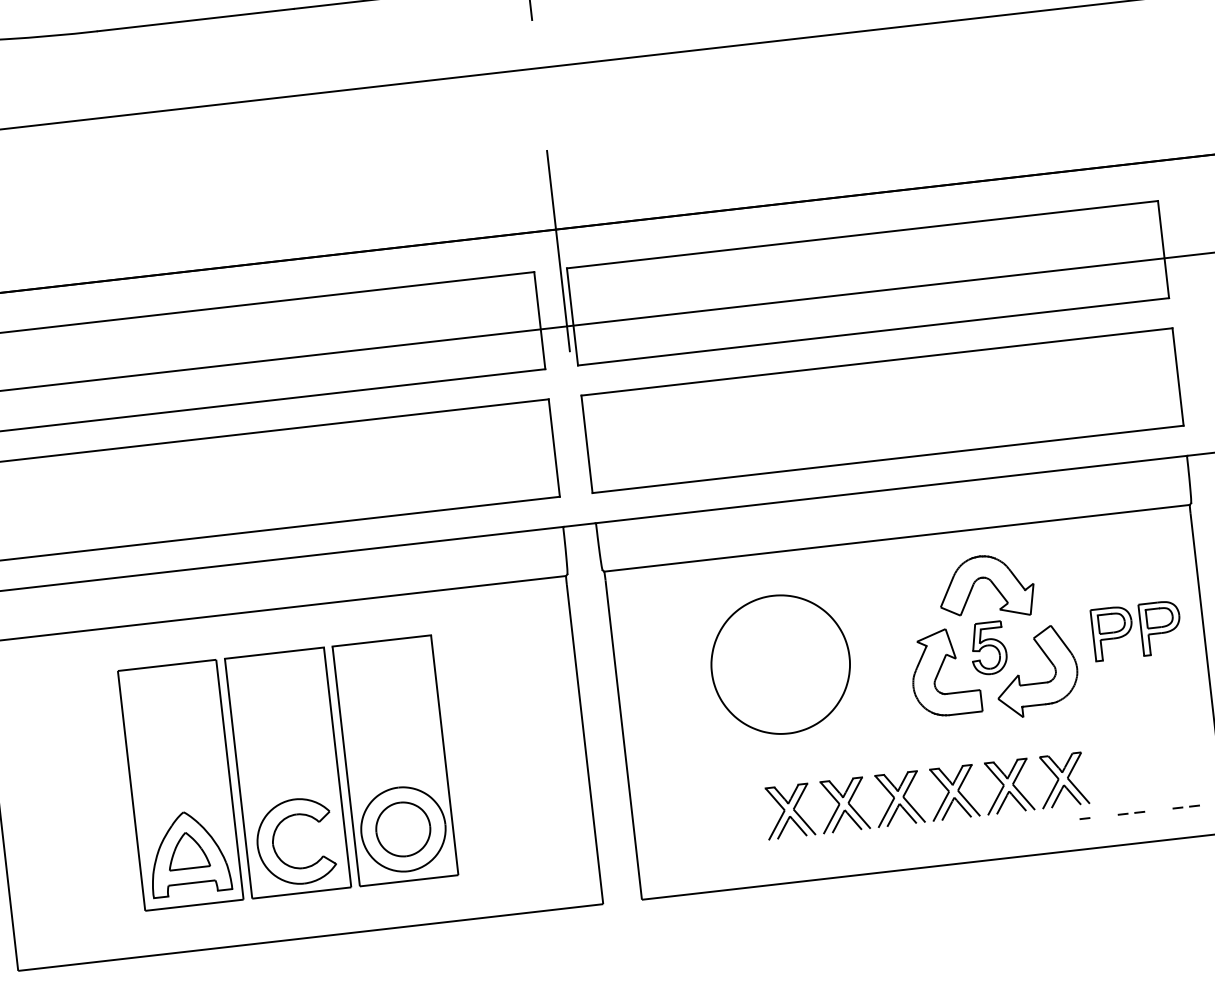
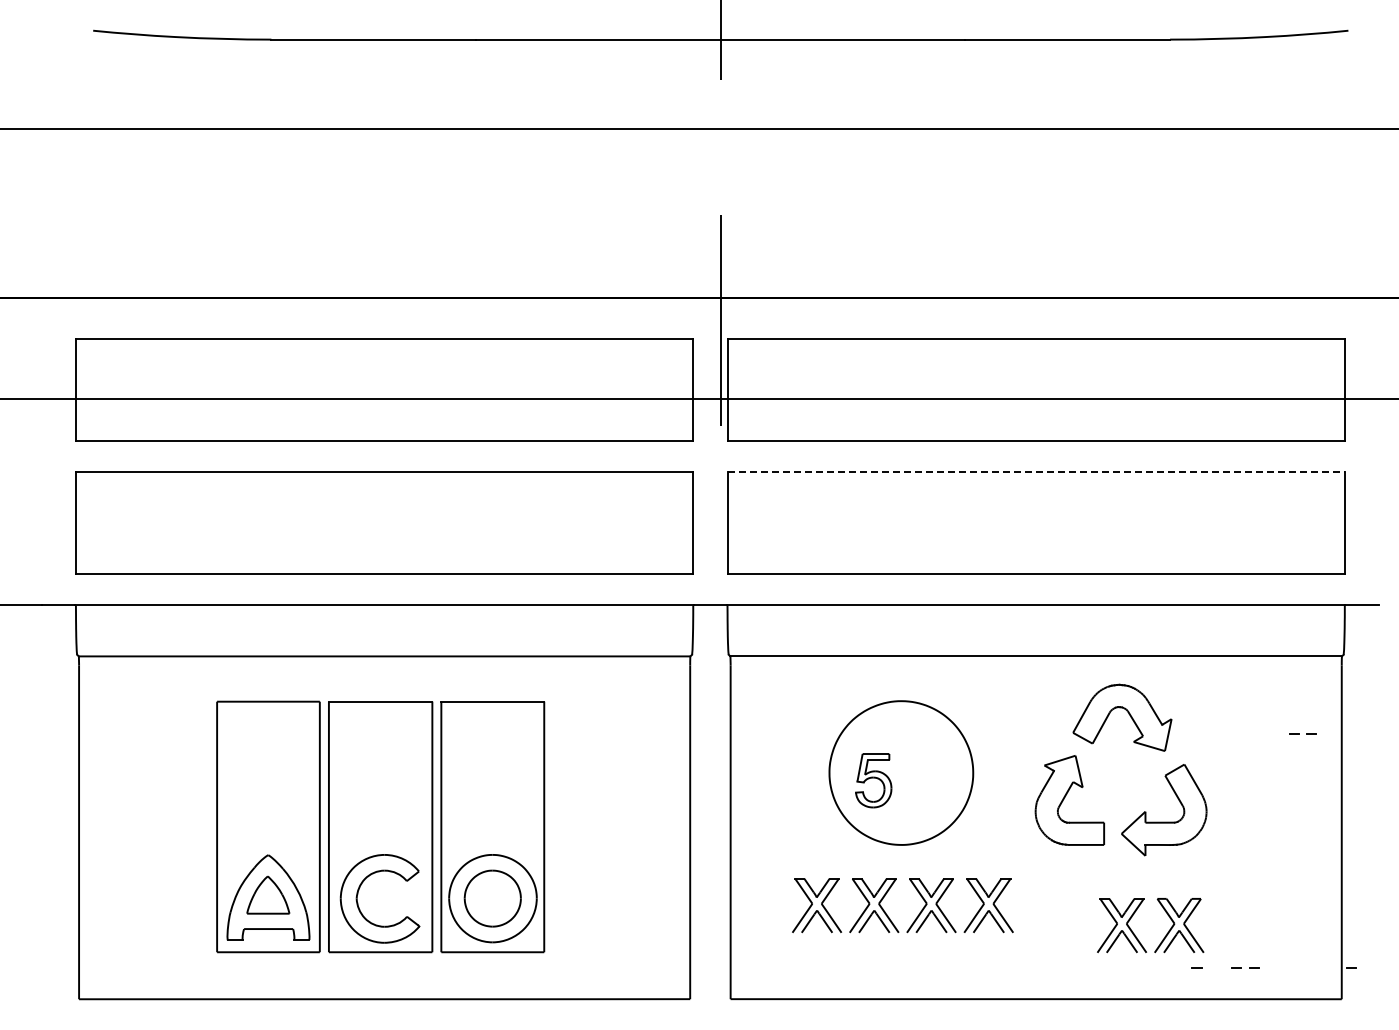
line: (877, 362) -> (1036, 472), solid -> dashed
part: (1136, 630) -> (1272, 779), removed
part: (988, 648) -> (873, 780), moved
line: (1183, 807) -> (1299, 733), moved
part: (858, 813) -> (888, 915), moved

